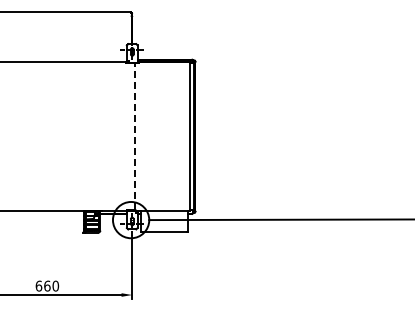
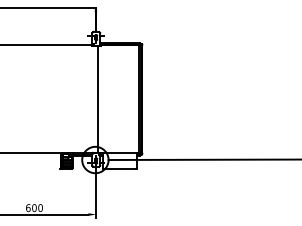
line: (134, 136) -> (97, 99), dashed -> solid
text: (47, 285) -> (34, 207), 660 -> 600

